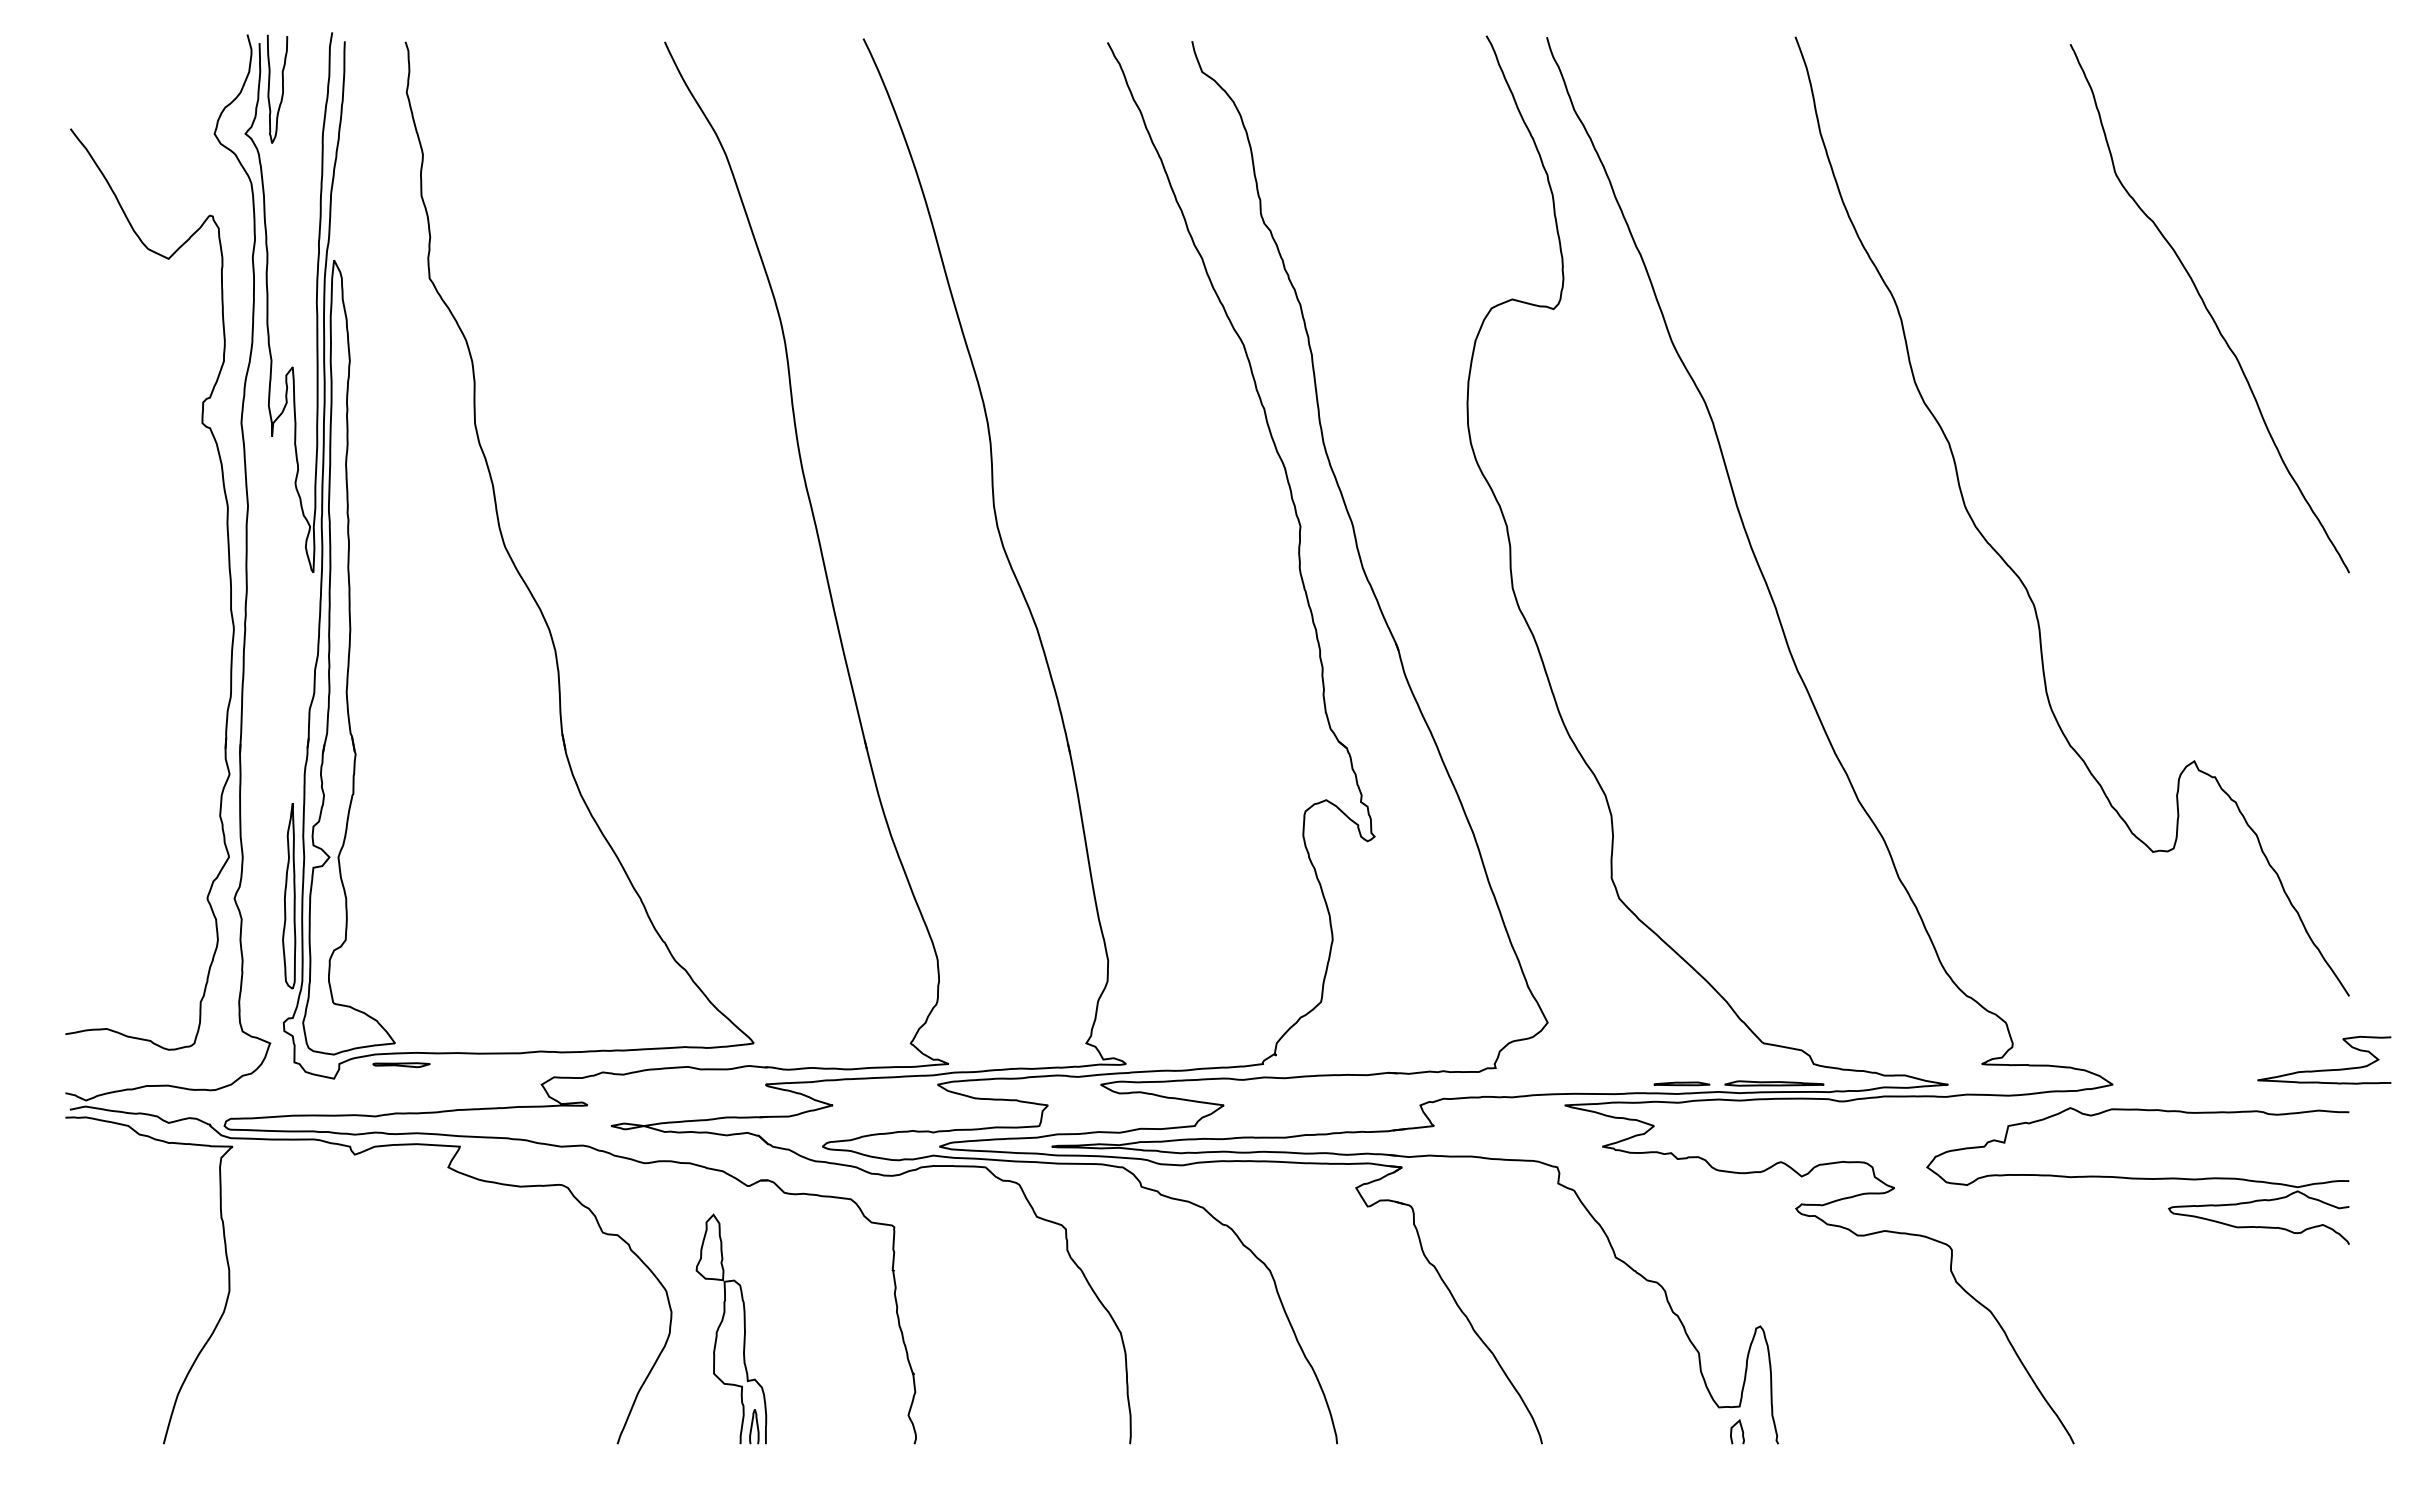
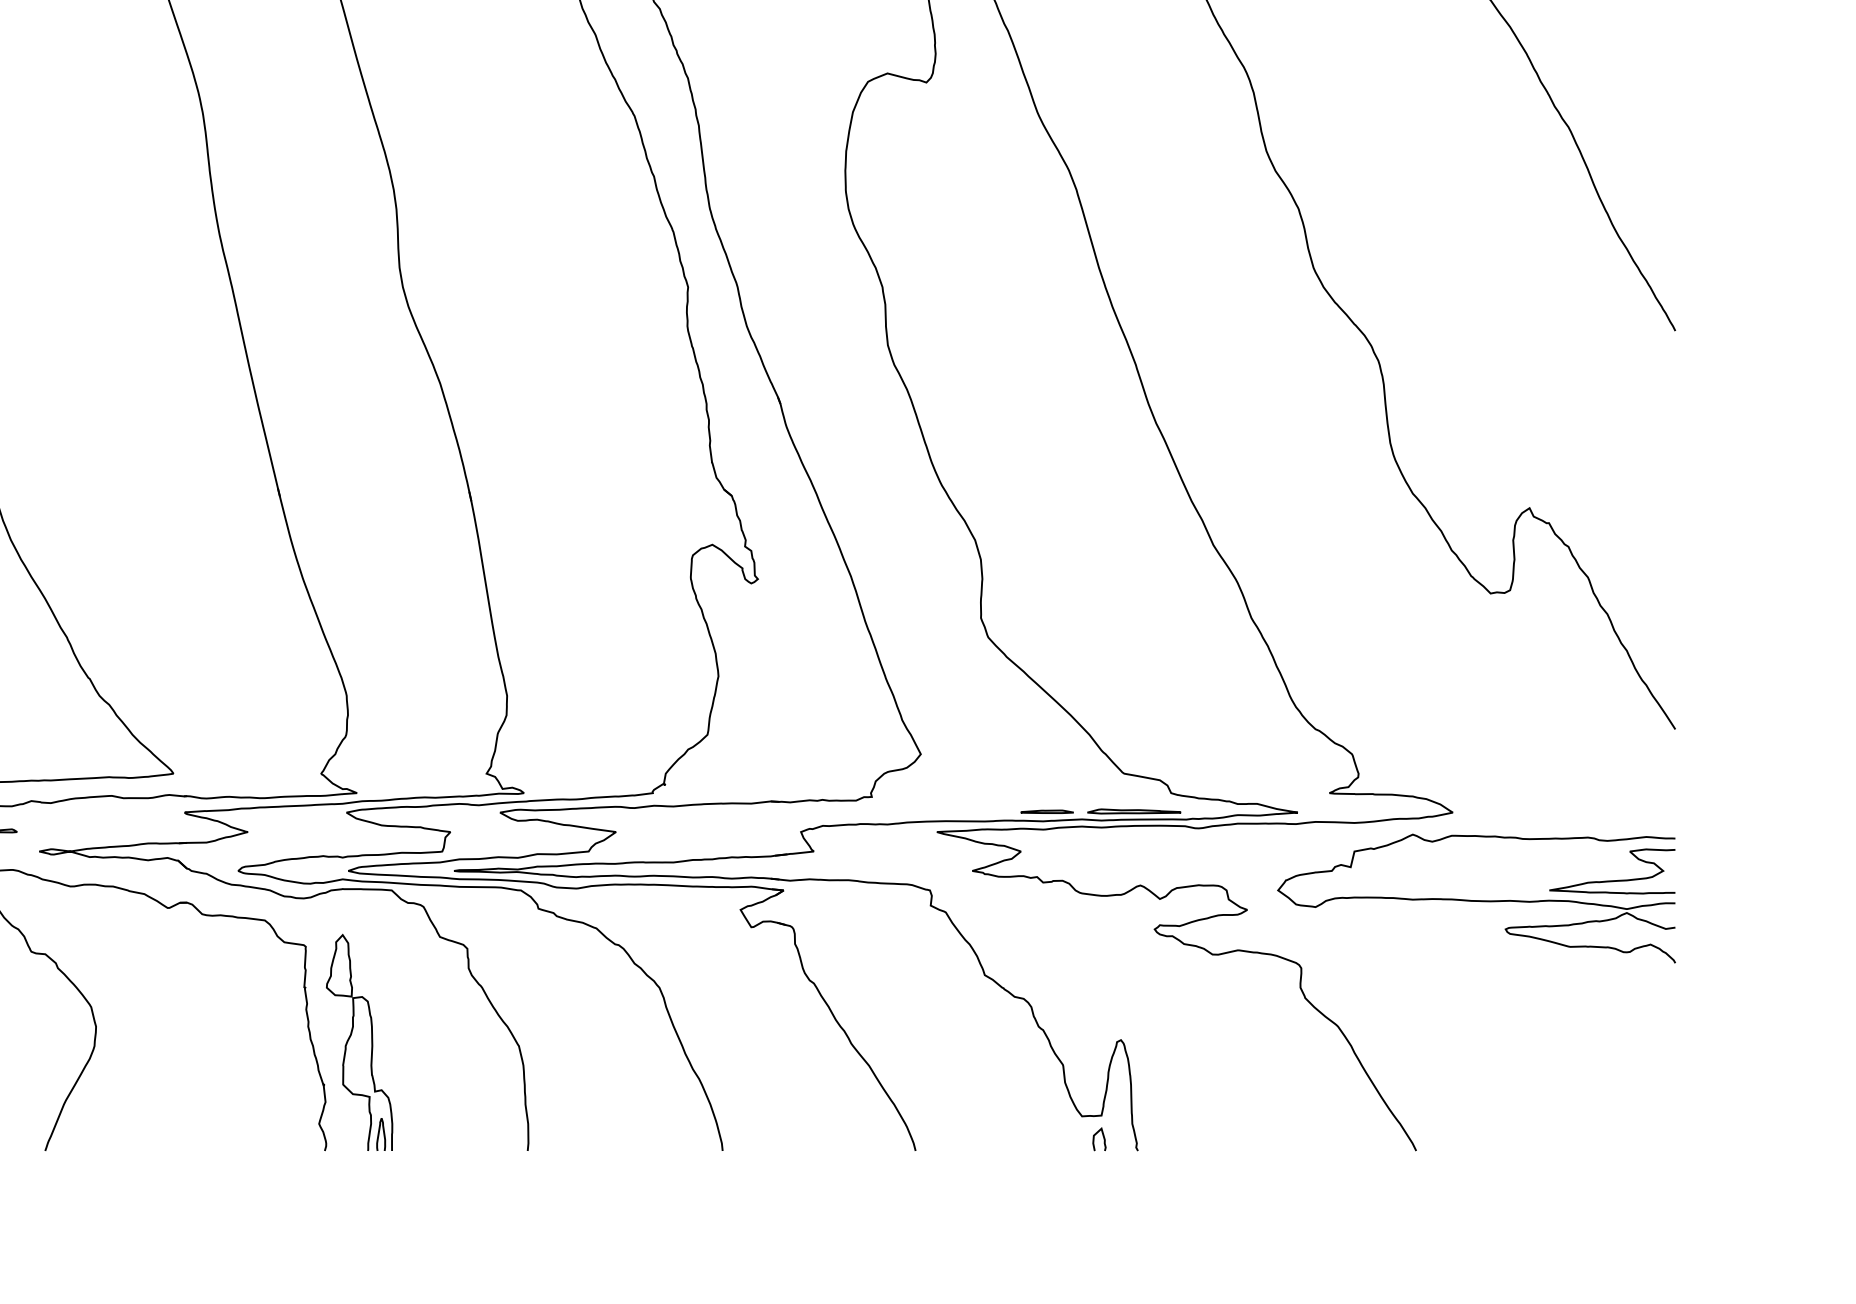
curve: (2324, 1069) -> (1612, 880), moved
part: (721, 1324) -> (350, 1038), moved

